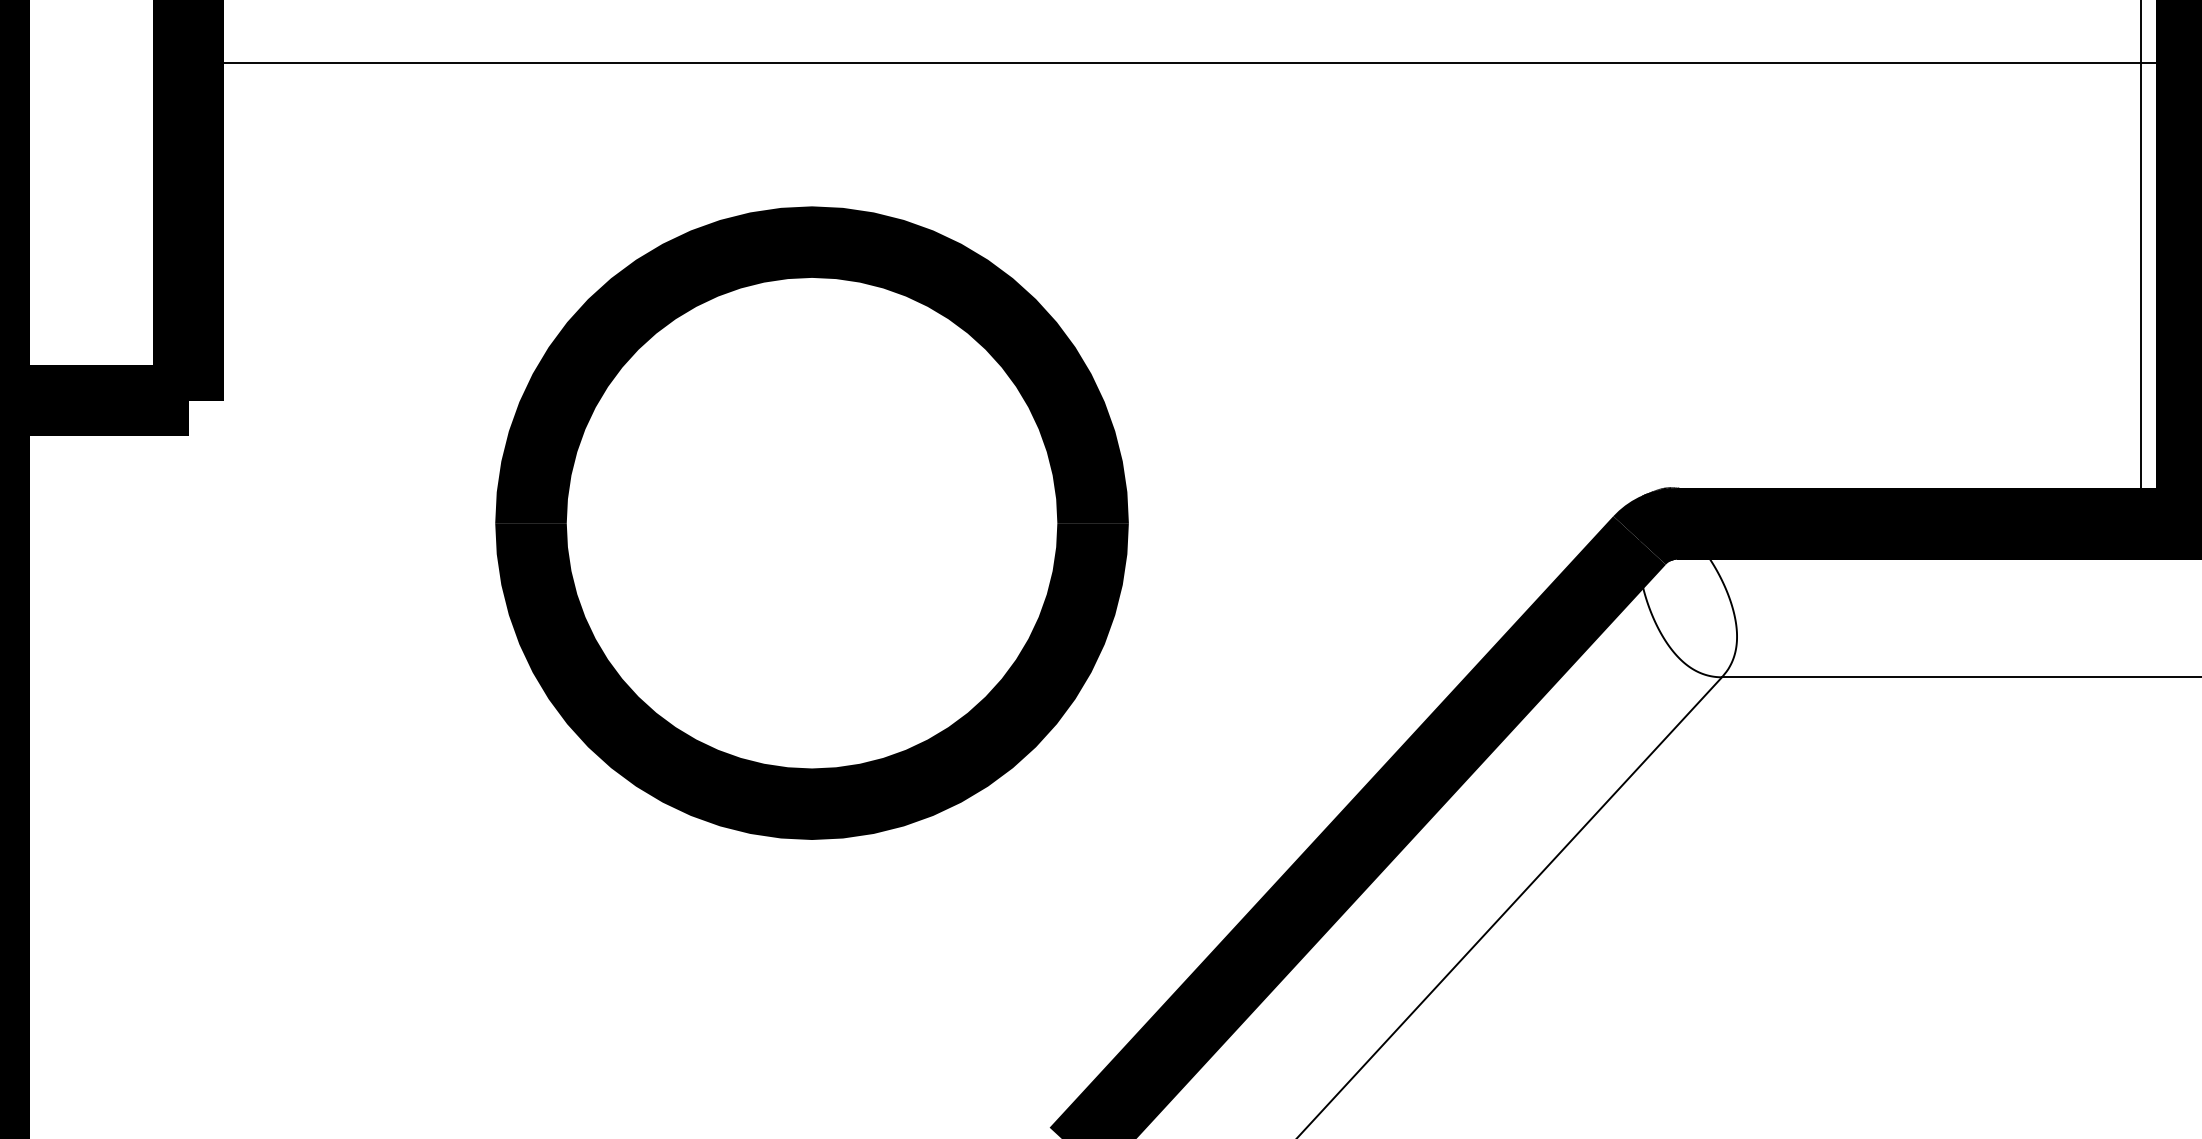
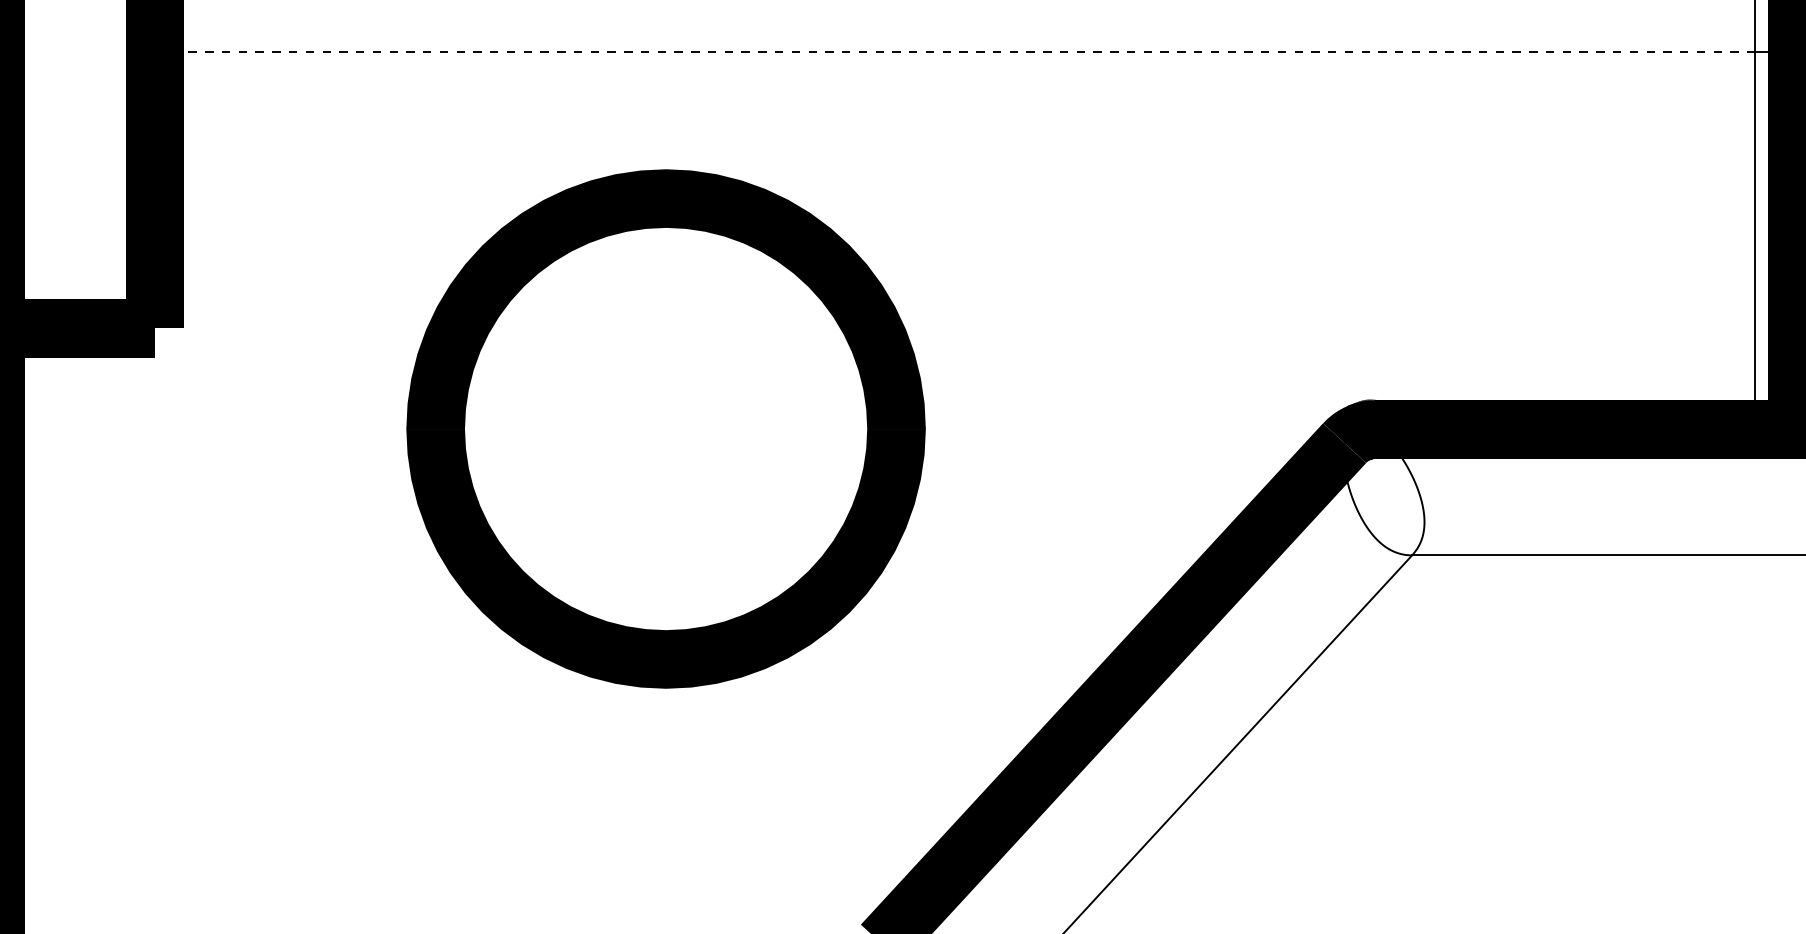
line: (1164, 63) -> (955, 52), solid -> dashed

